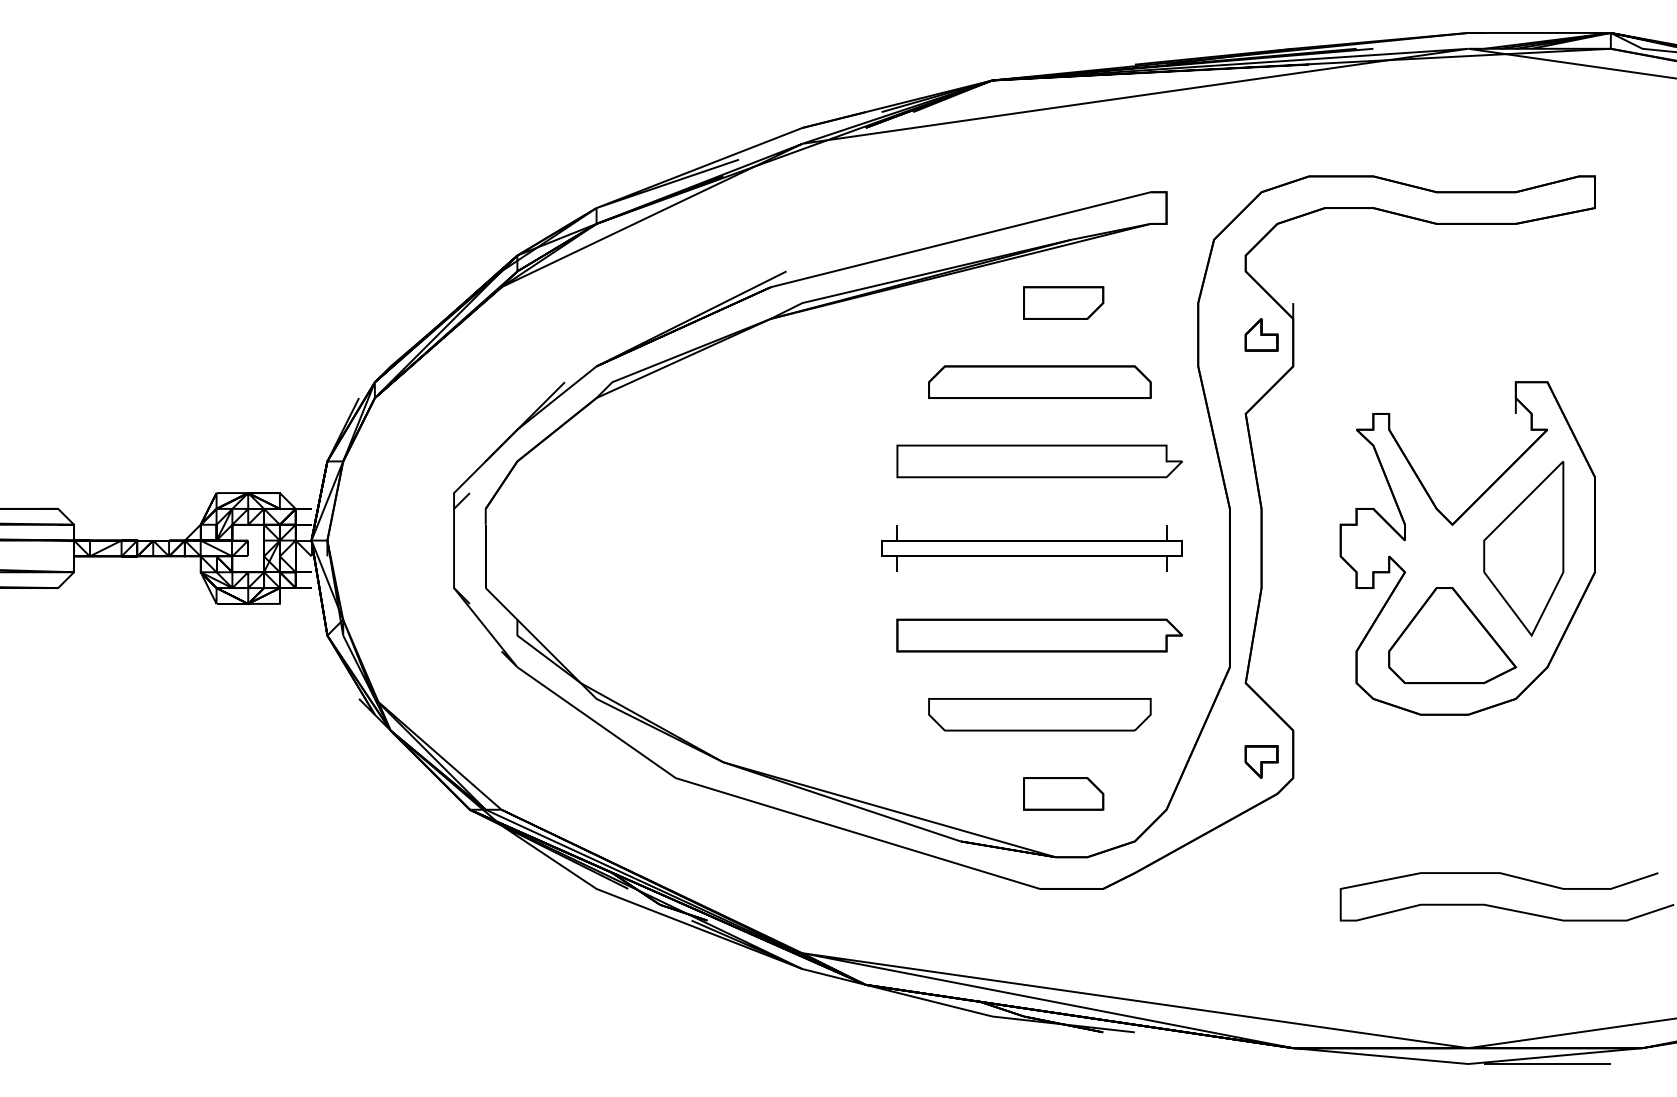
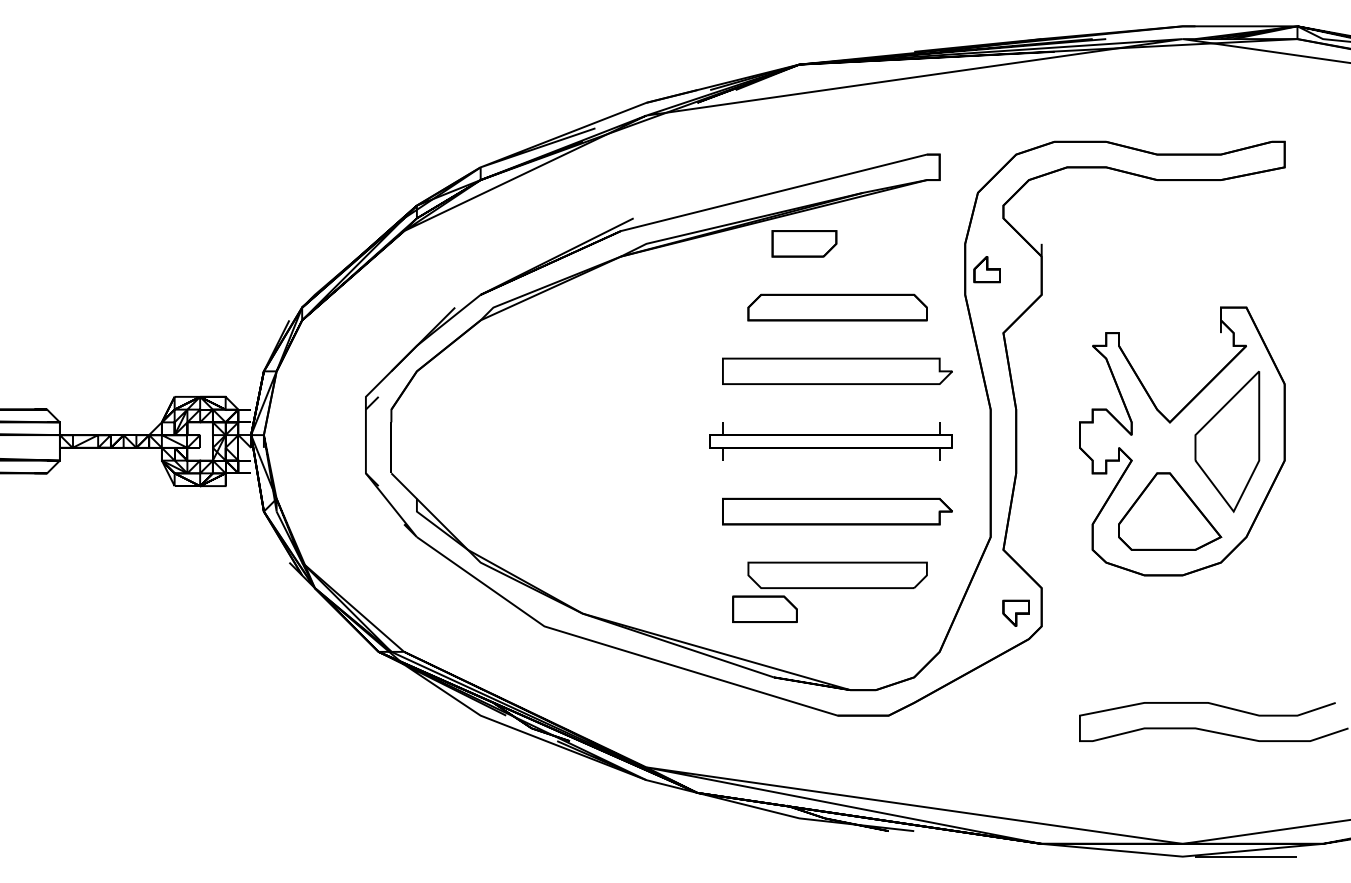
part: (1063, 302) -> (804, 243), moved
part: (1261, 334) -> (987, 269), moved
part: (1063, 793) -> (764, 609), moved

